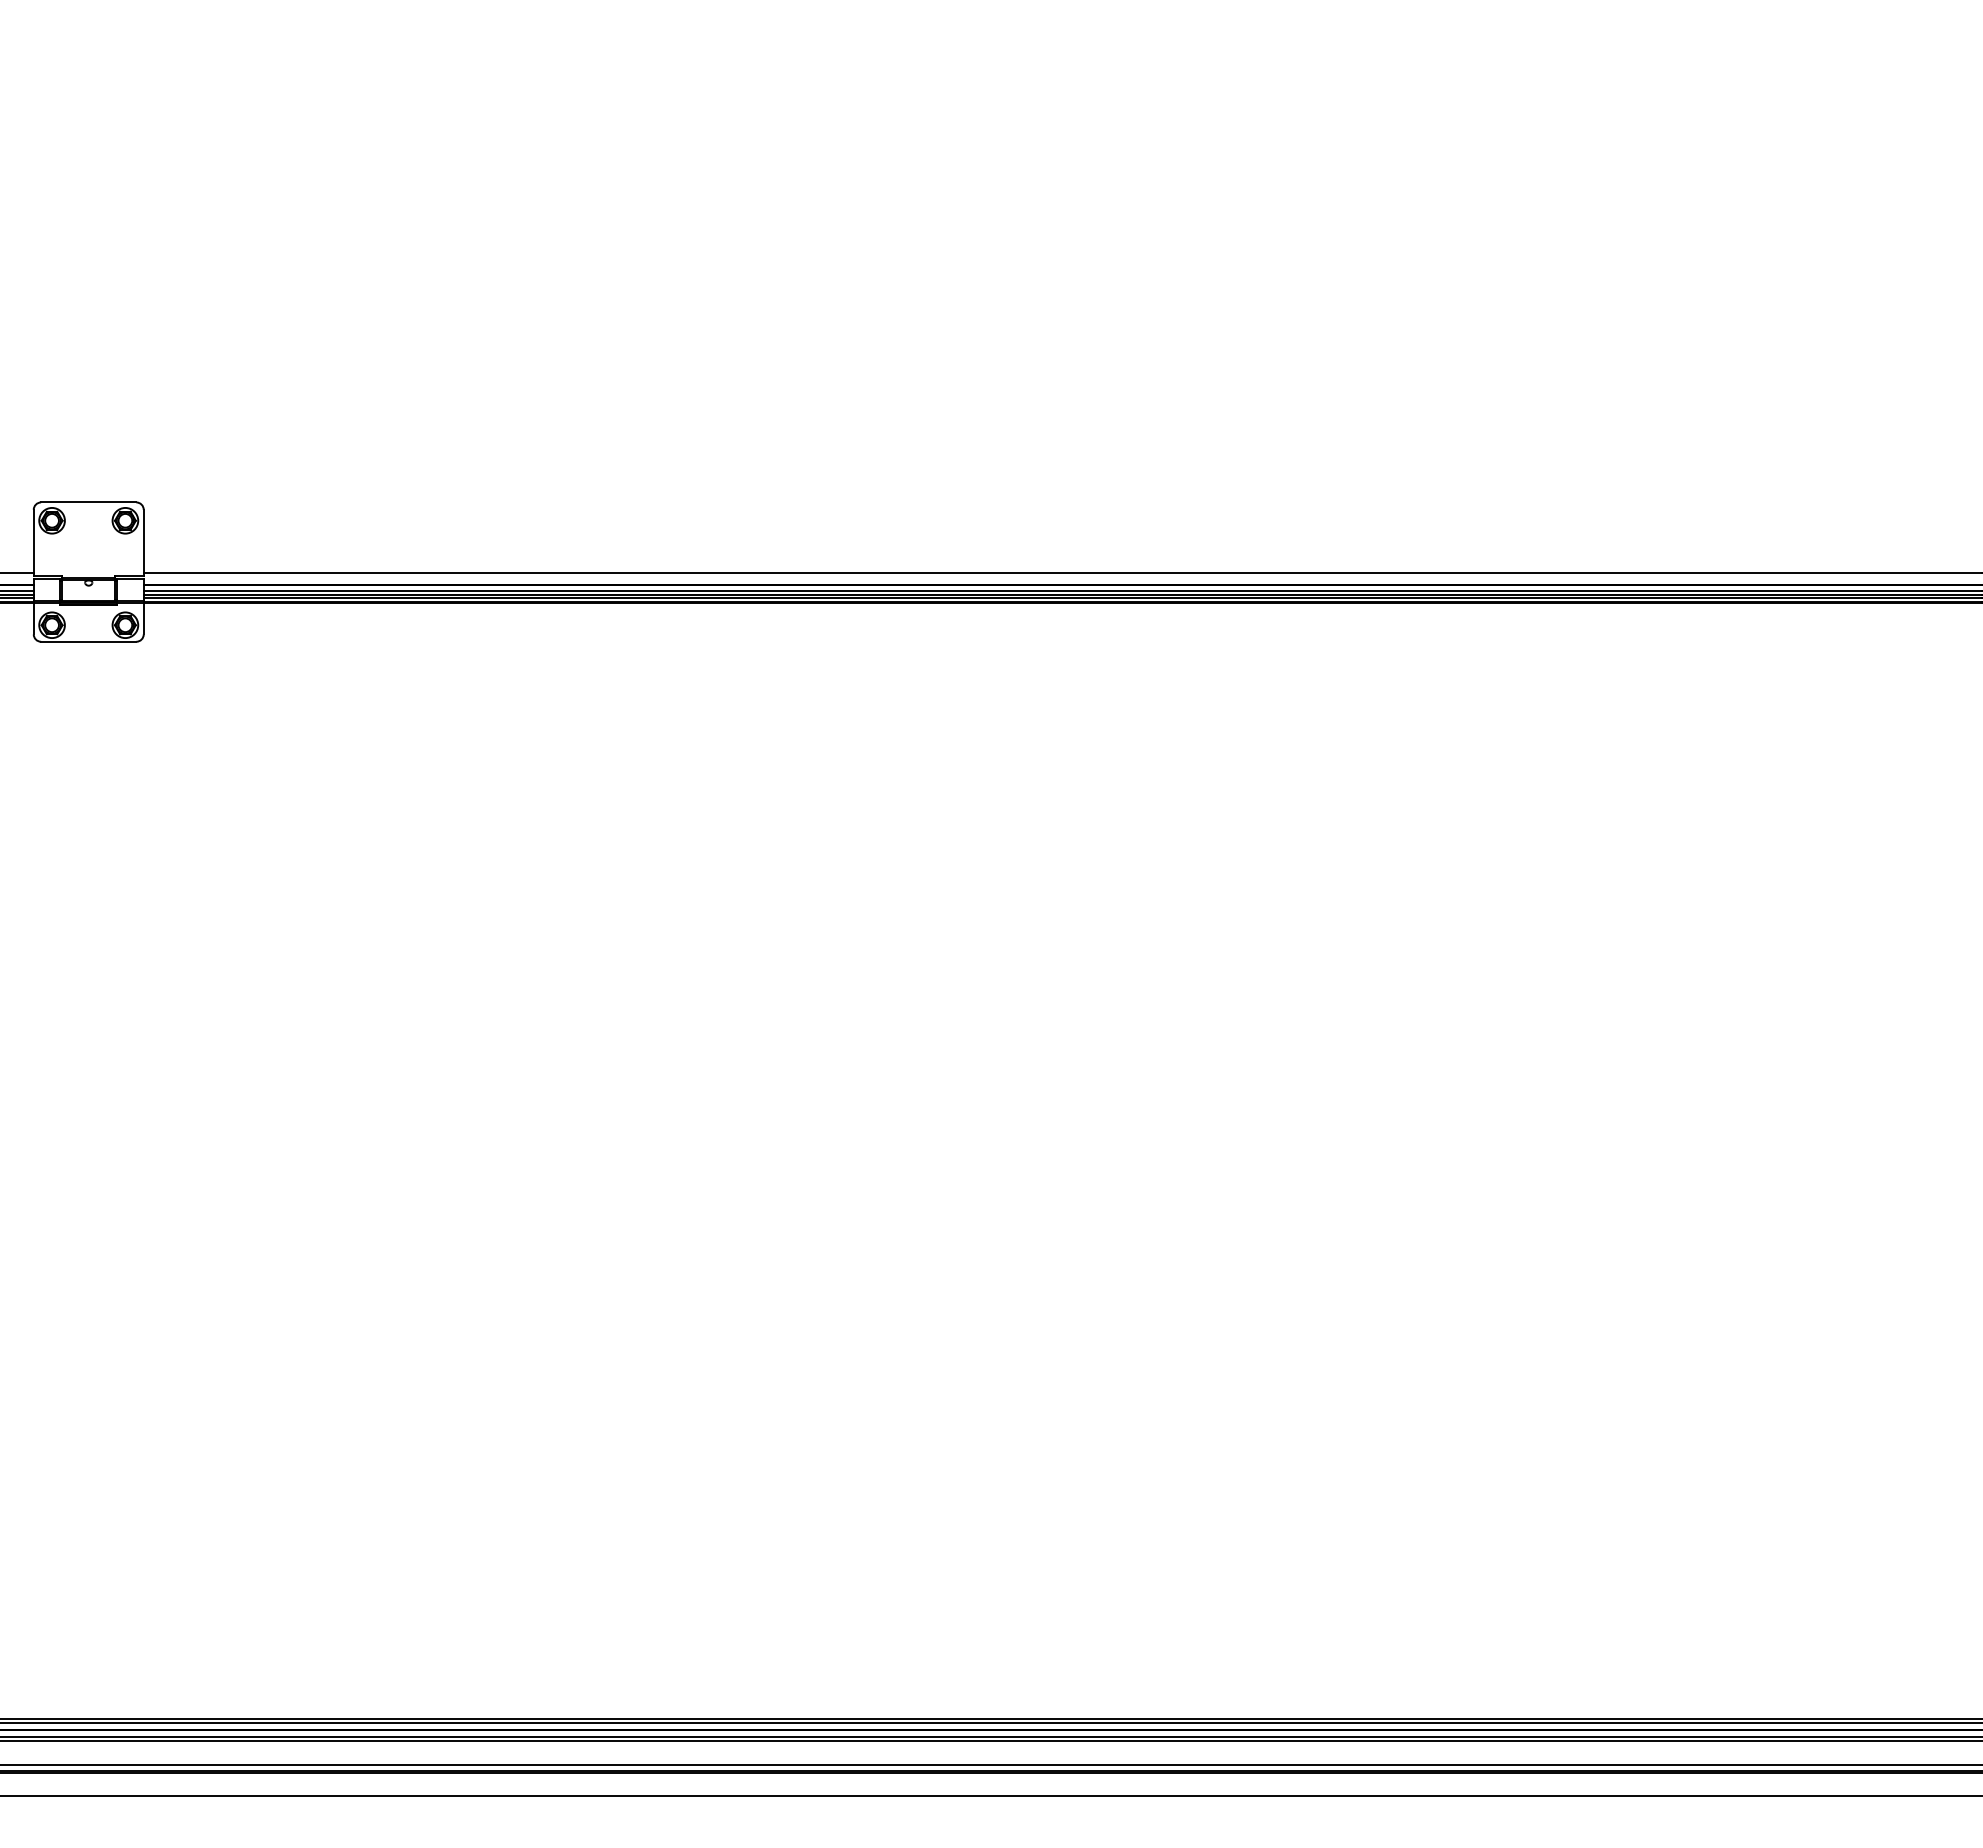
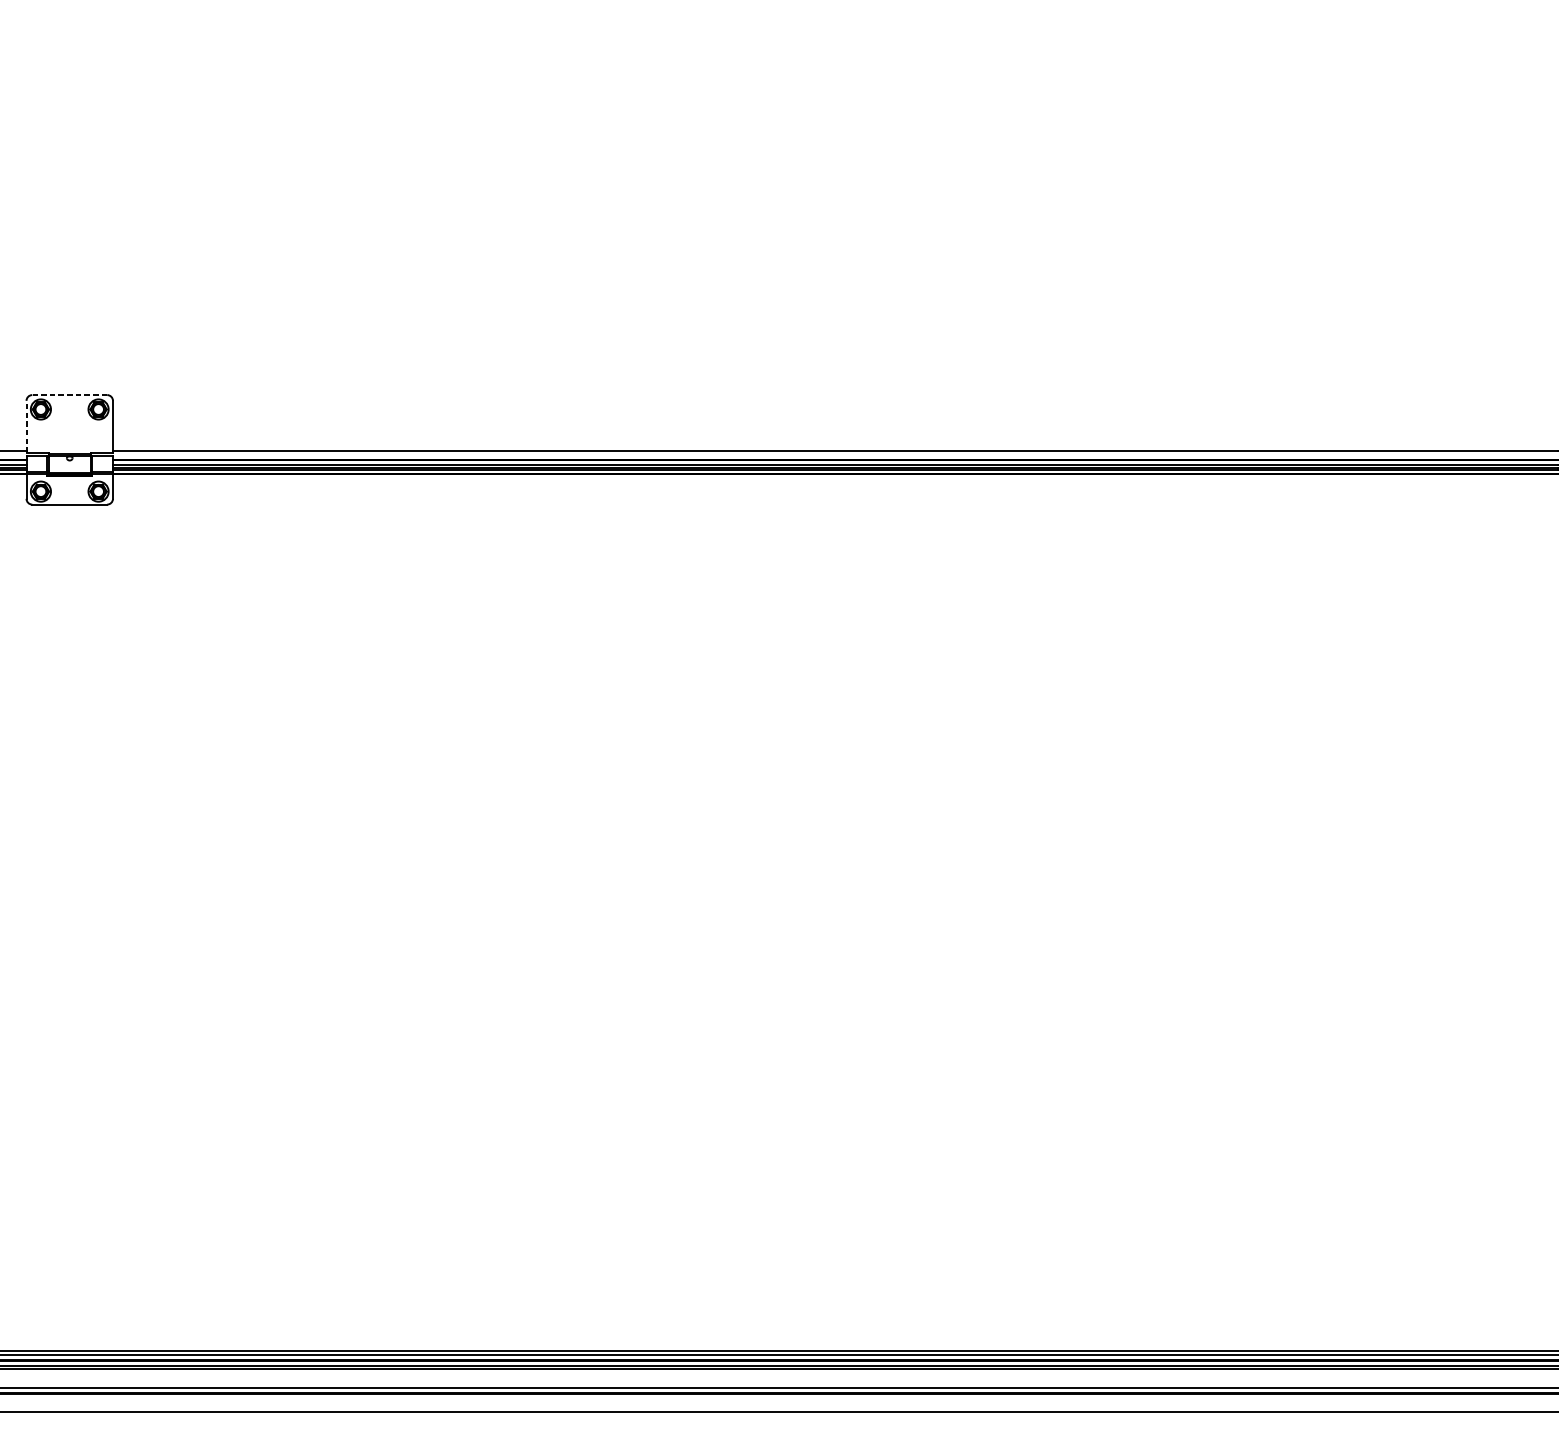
line: (88, 502) -> (69, 395), solid -> dashed
line: (33, 542) -> (26, 426), solid -> dashed

